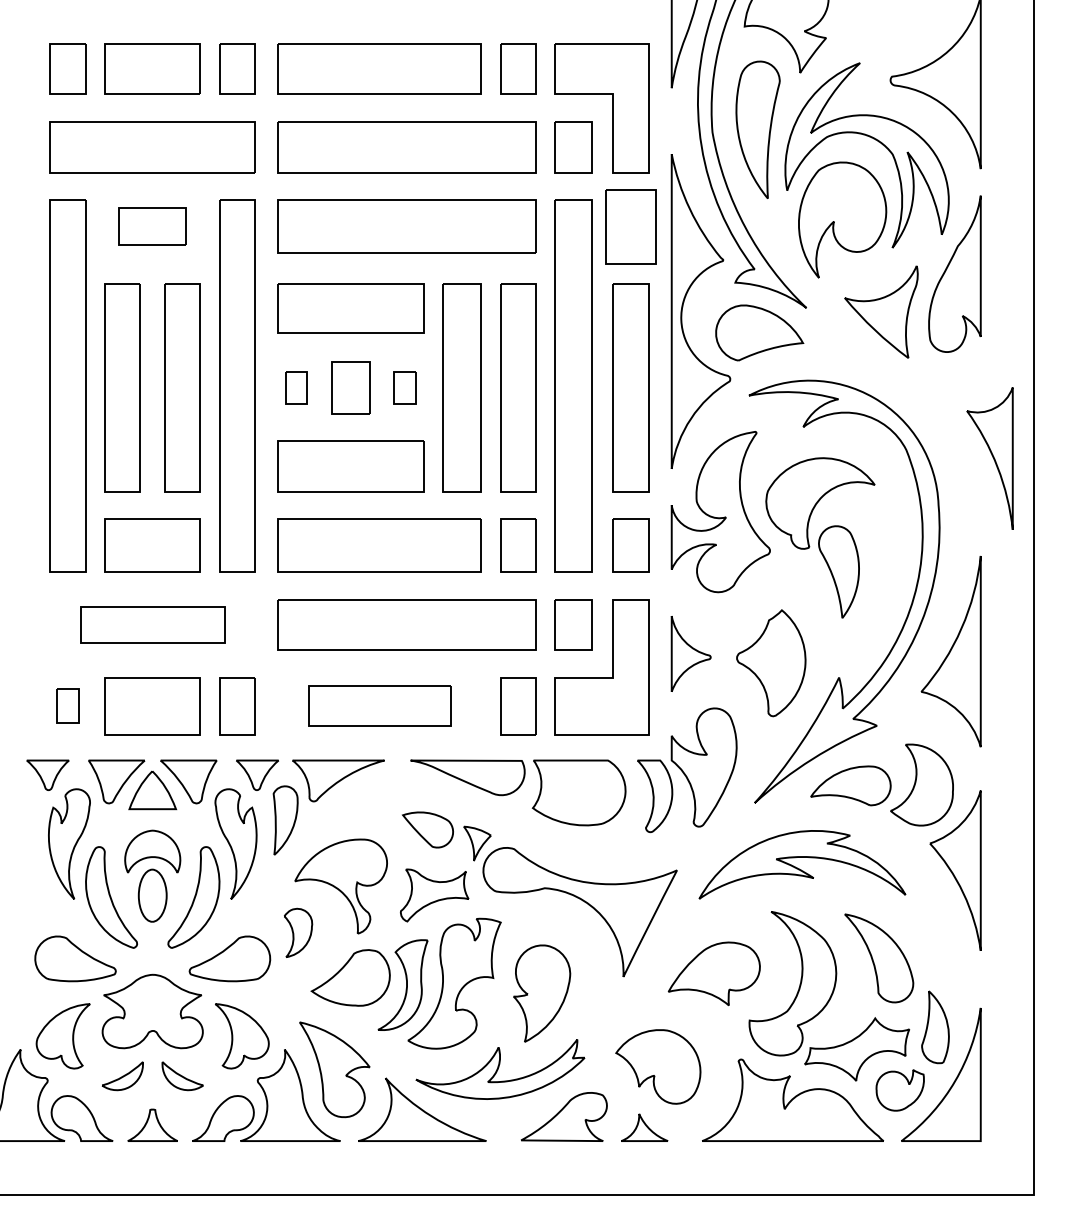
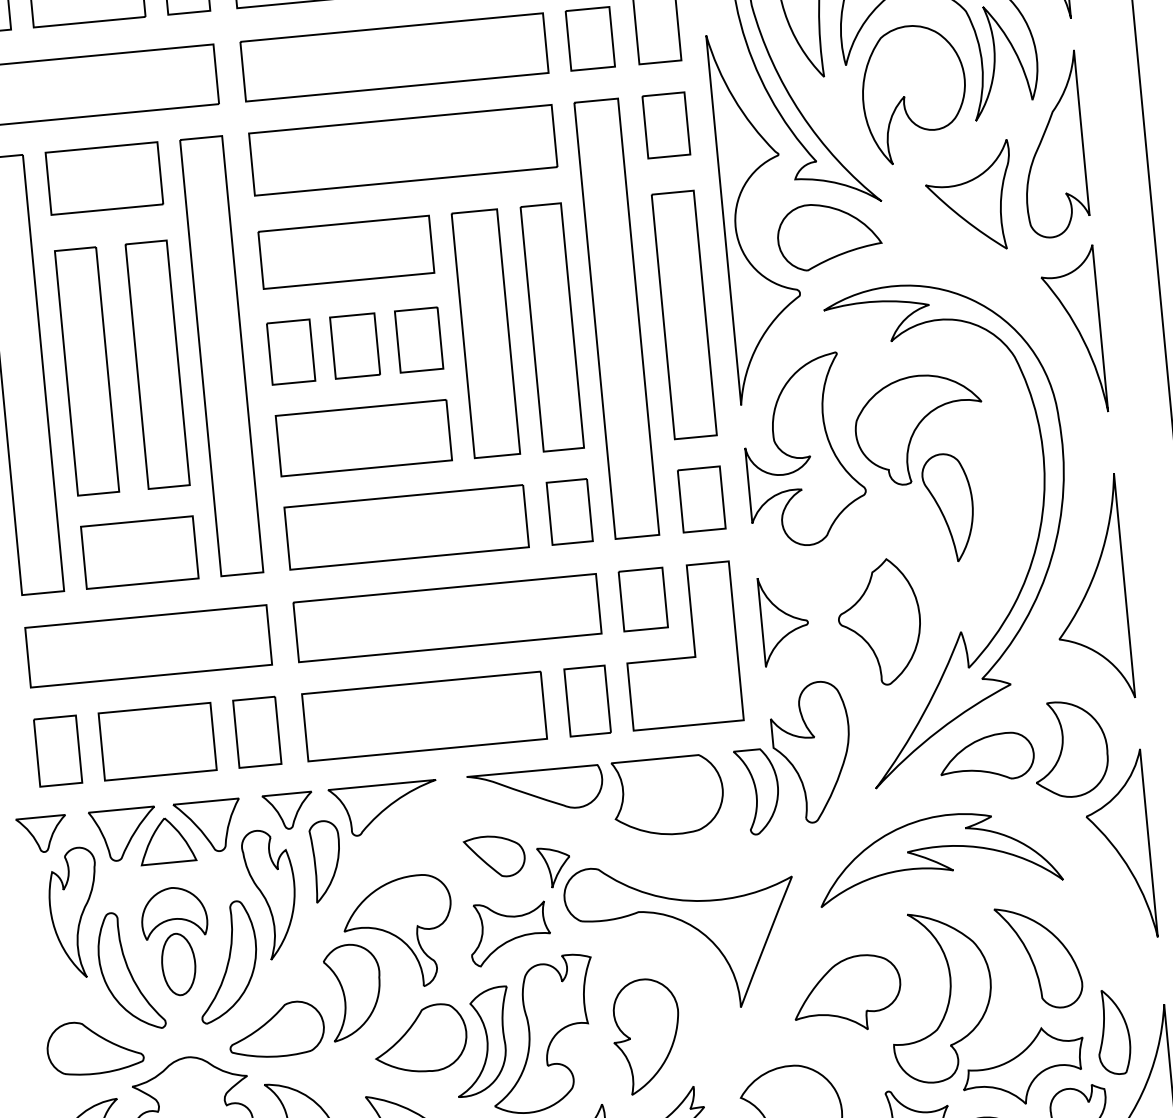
part: (152, 226) -> (104, 178), size x1.43
part: (630, 226) -> (665, 125), size x0.71
part: (296, 387) -> (291, 351), size x1.67
part: (404, 387) -> (418, 339), size x1.67
part: (989, 458) -> (1072, 330), moved
part: (152, 624) -> (148, 645), size x1.43
part: (67, 706) -> (57, 751), size x1.67
part: (379, 706) -> (424, 716), size x1.43
part: (298, 932) -> (354, 991), size x1.67

